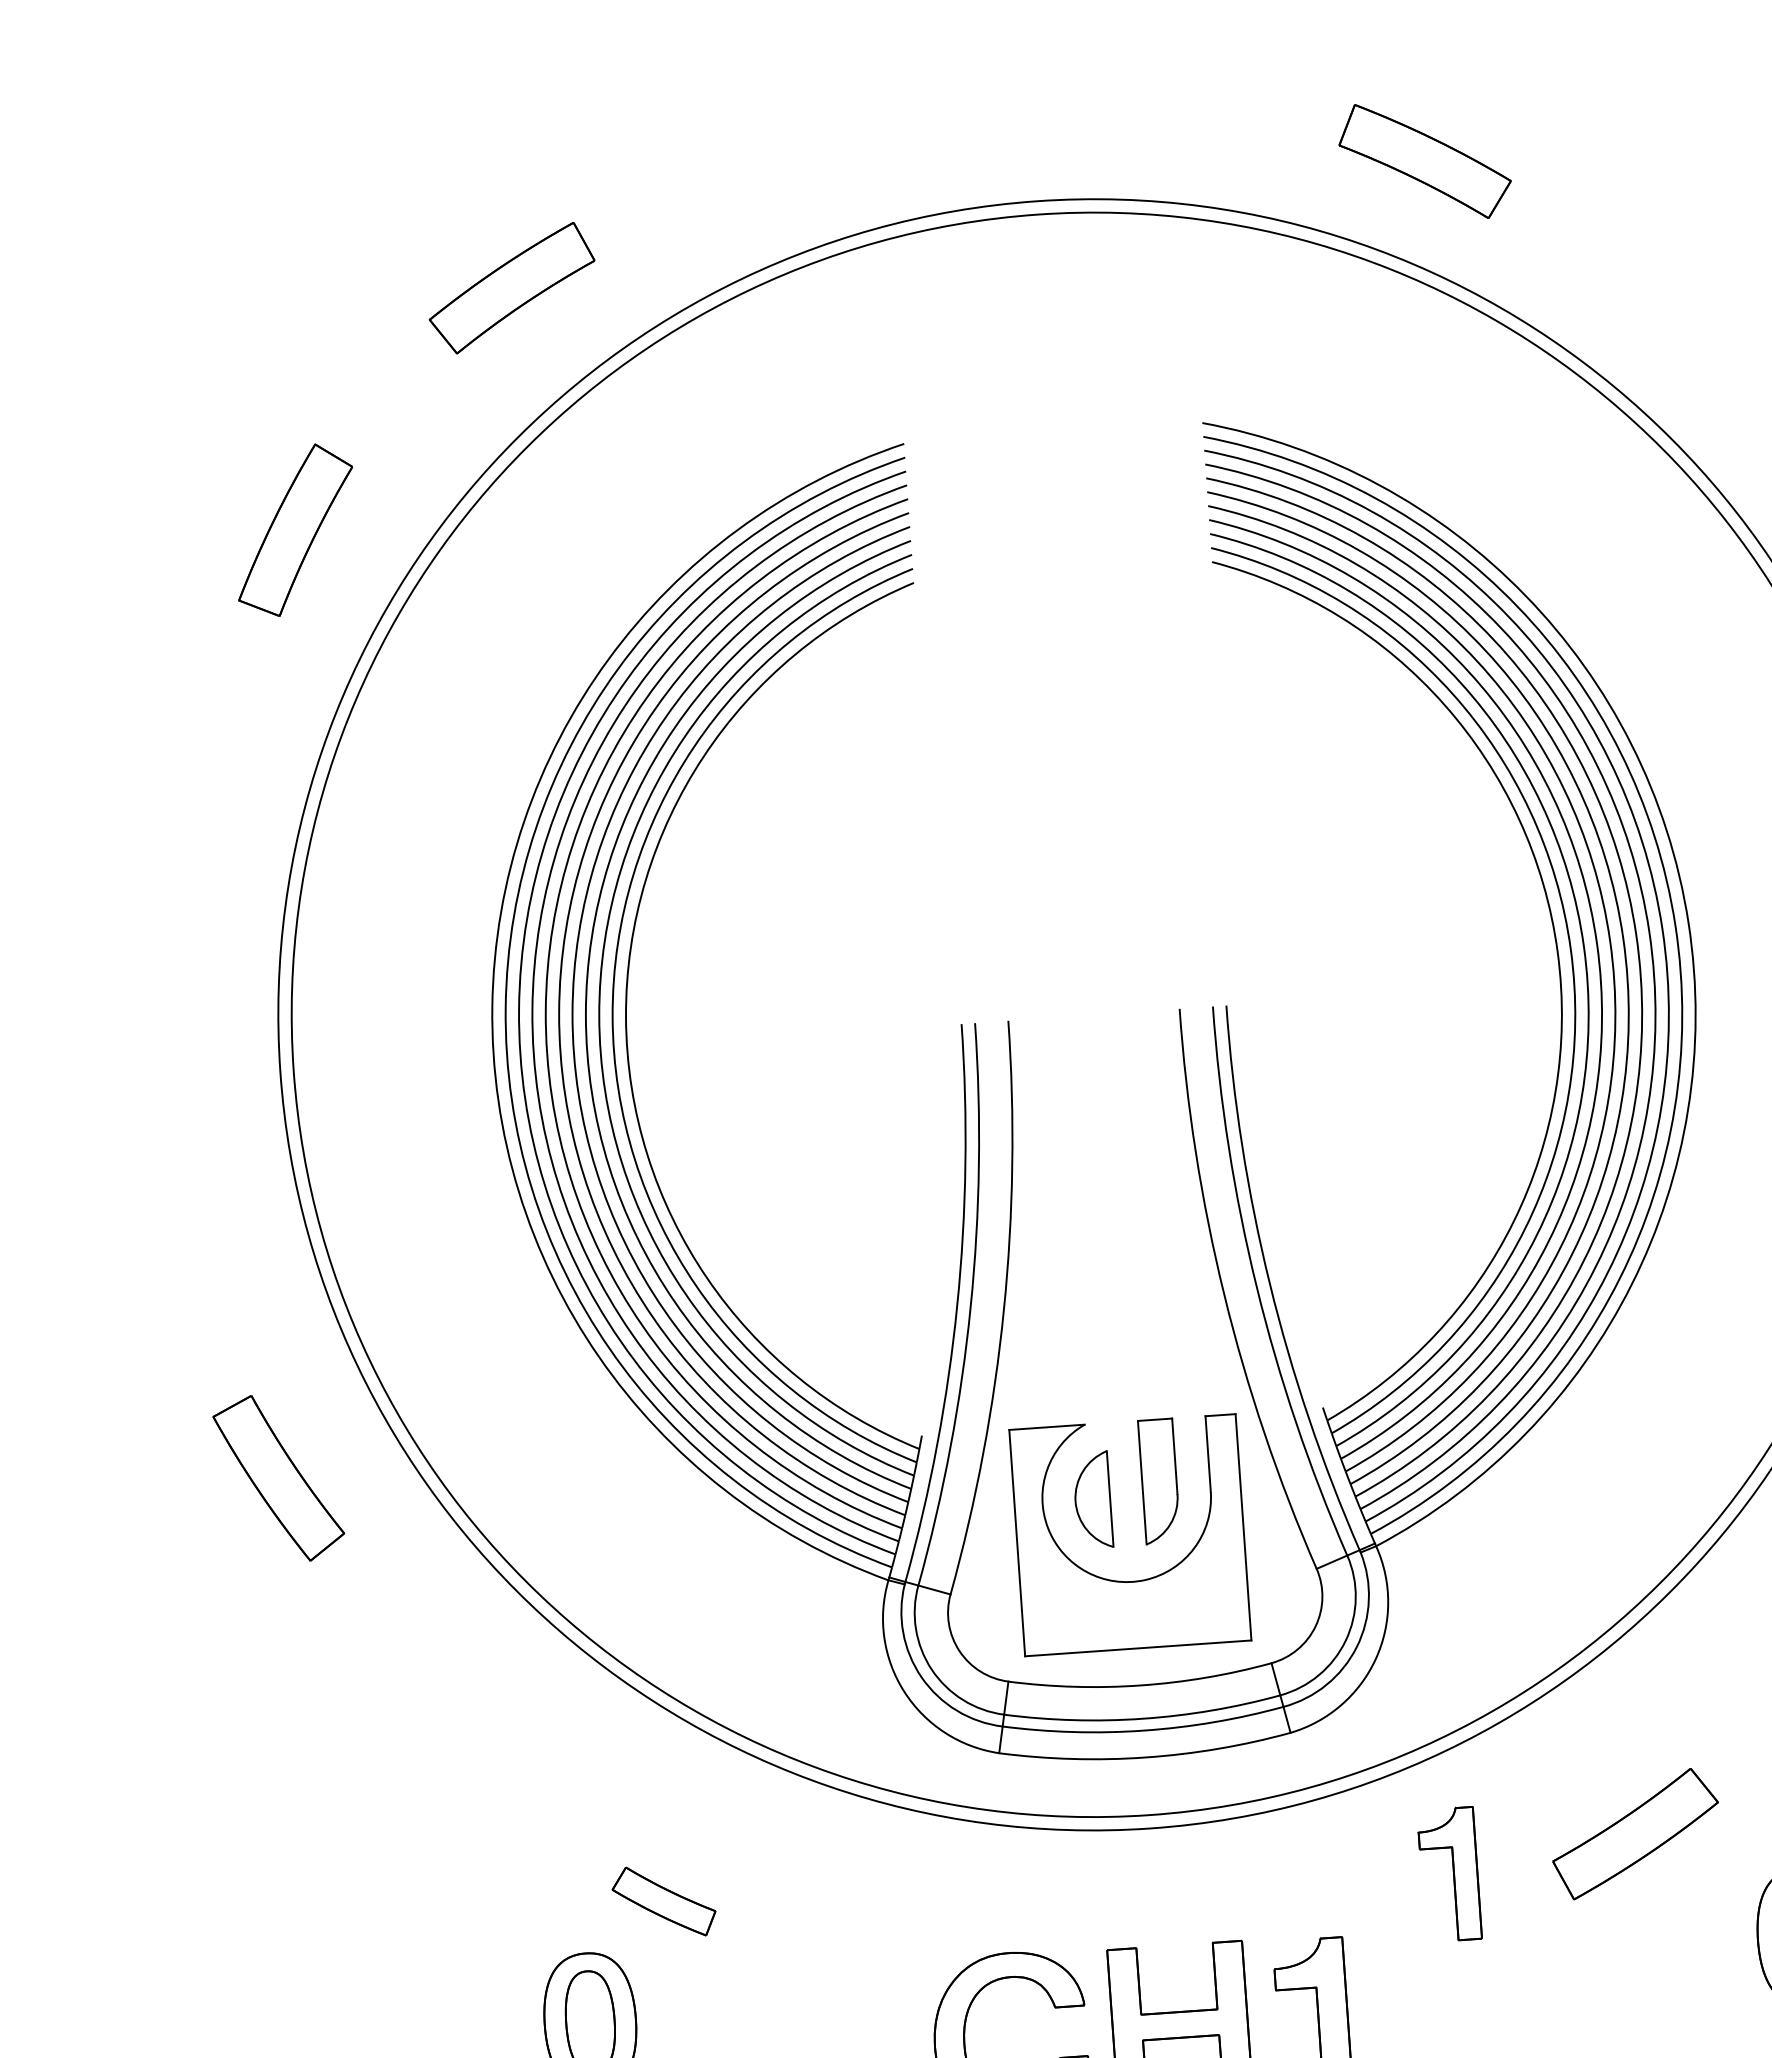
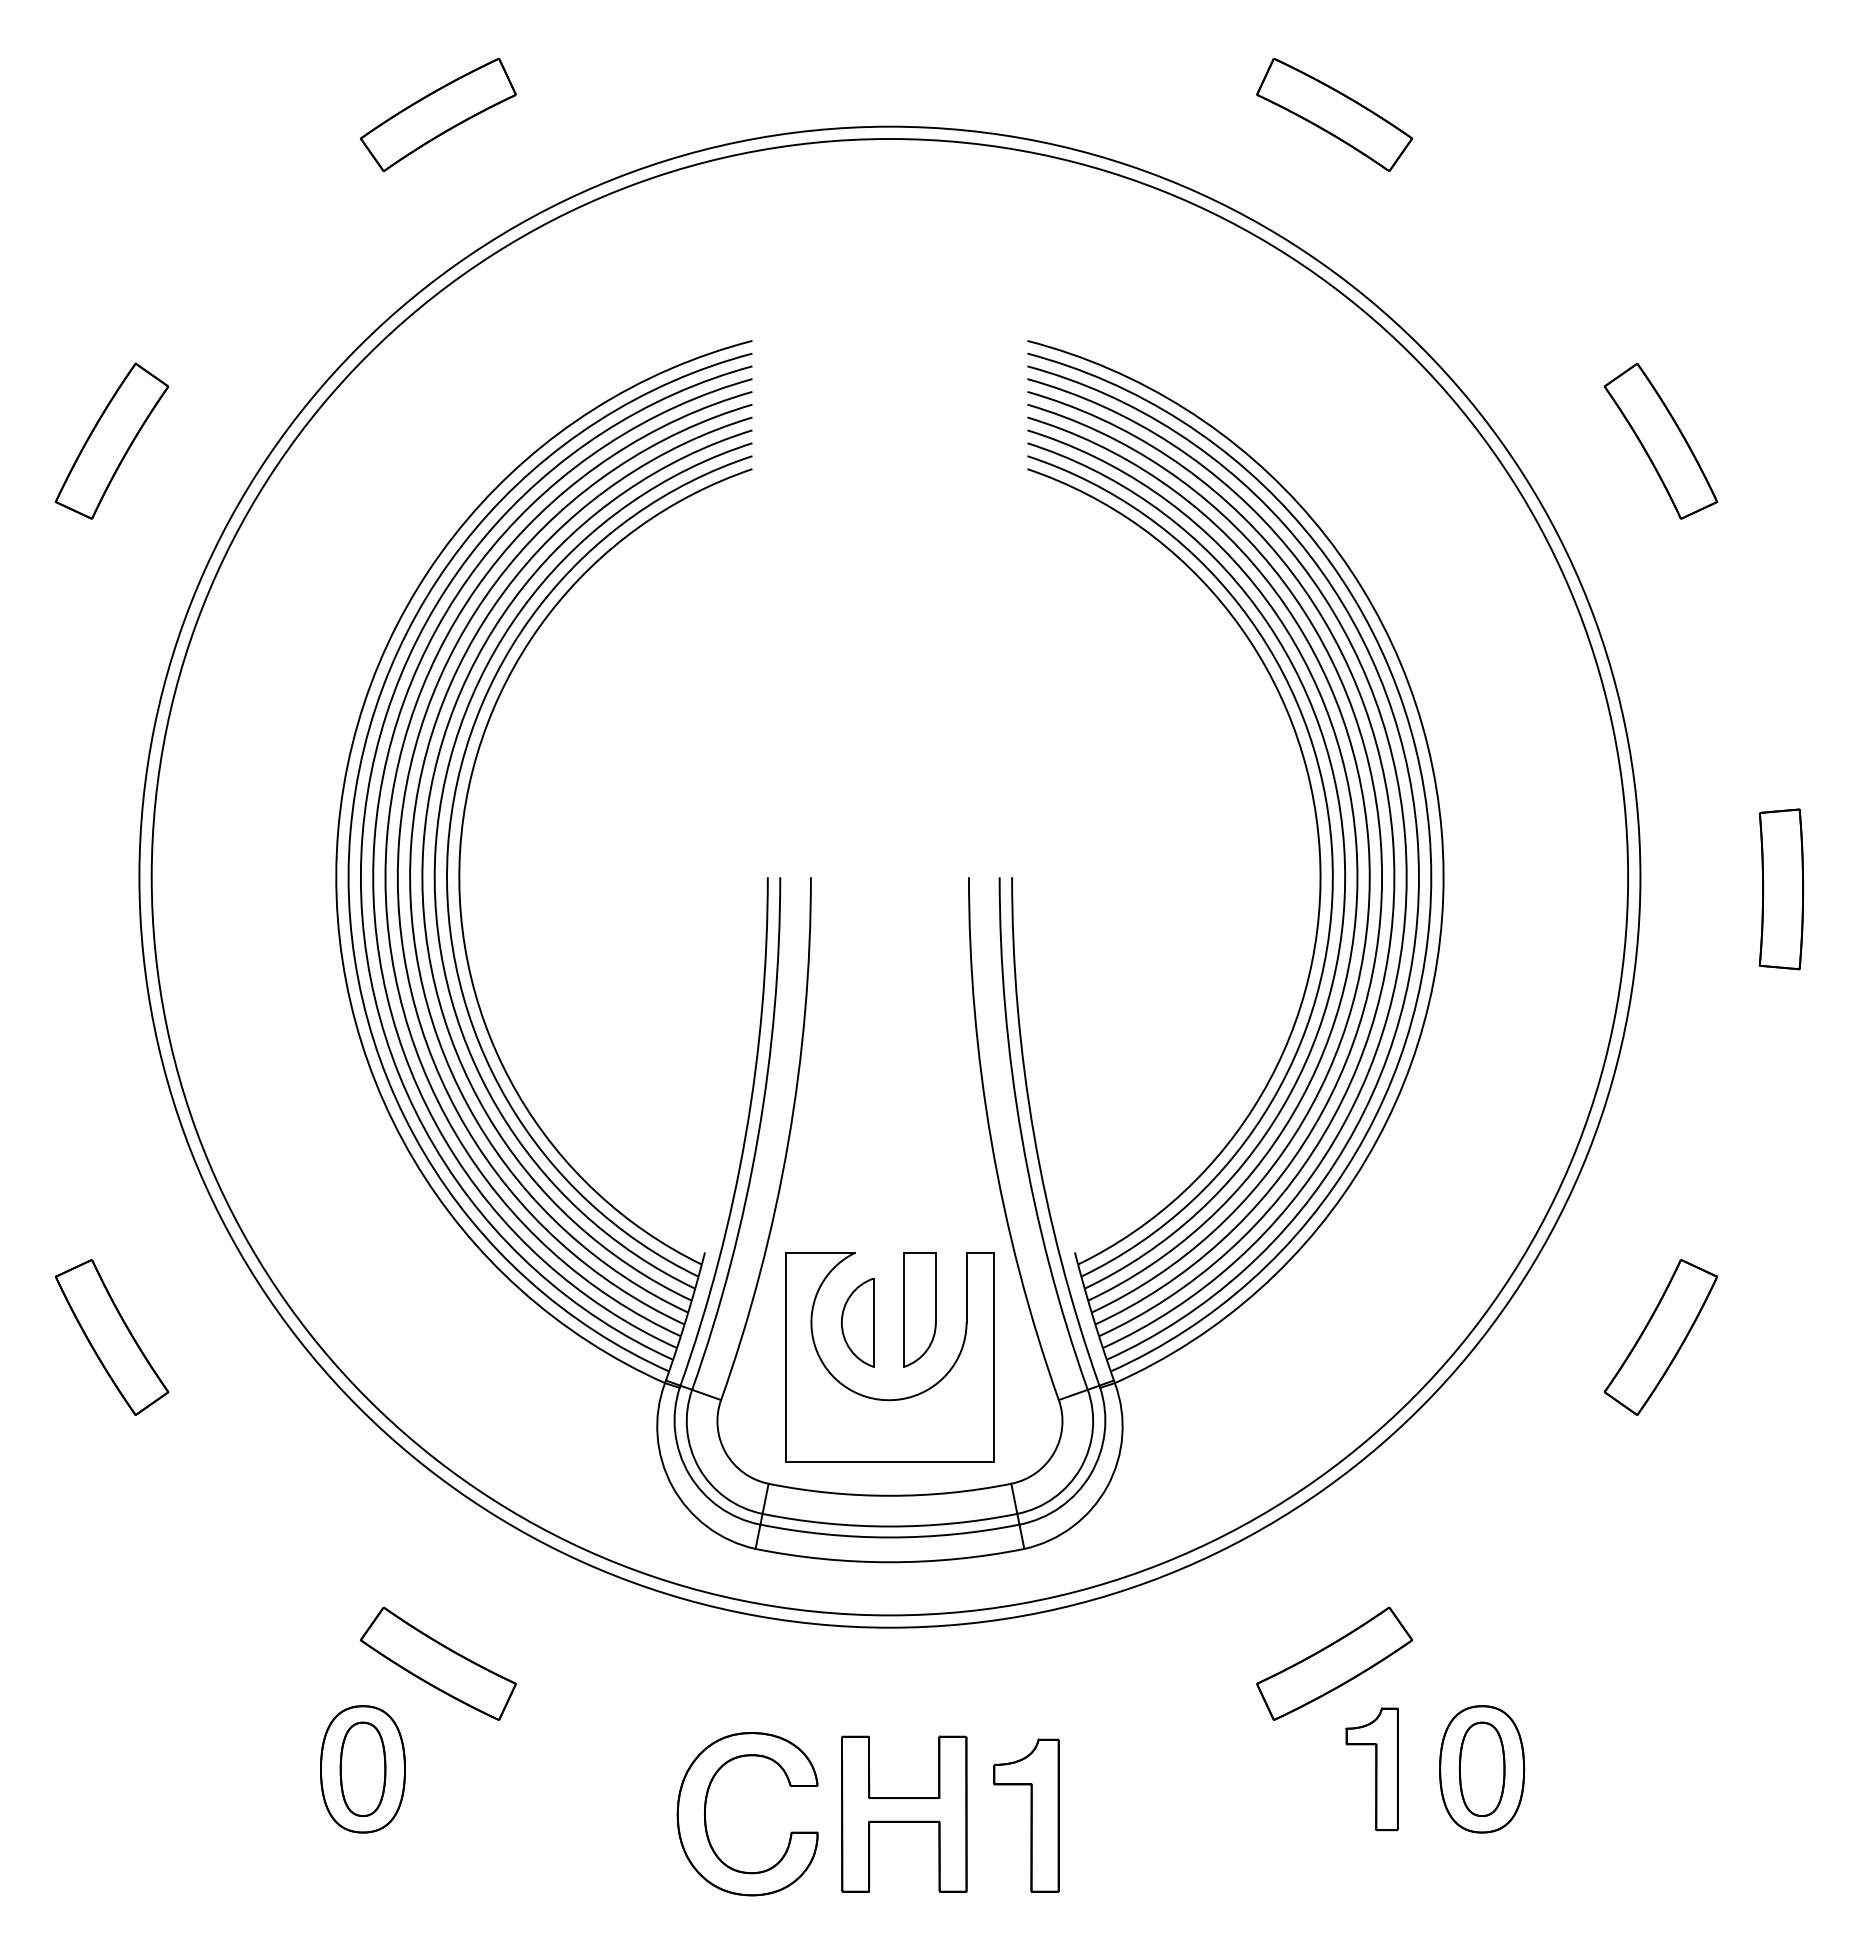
part: (1424, 160) -> (1334, 114), moved
part: (512, 287) -> (438, 114), moved
part: (294, 529) -> (111, 440), moved
part: (278, 1478) -> (111, 1337), moved
part: (1448, 1874) -> (1371, 1769), moved
part: (664, 1901) -> (438, 1663), size x1.67

